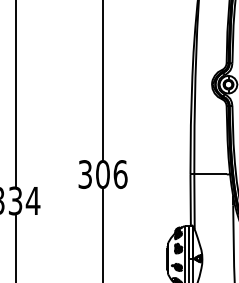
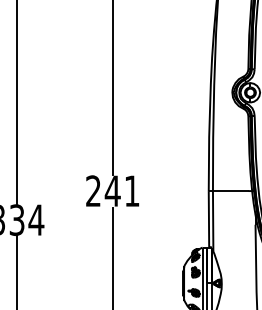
text: (102, 174) -> (112, 191), 306 -> 241

